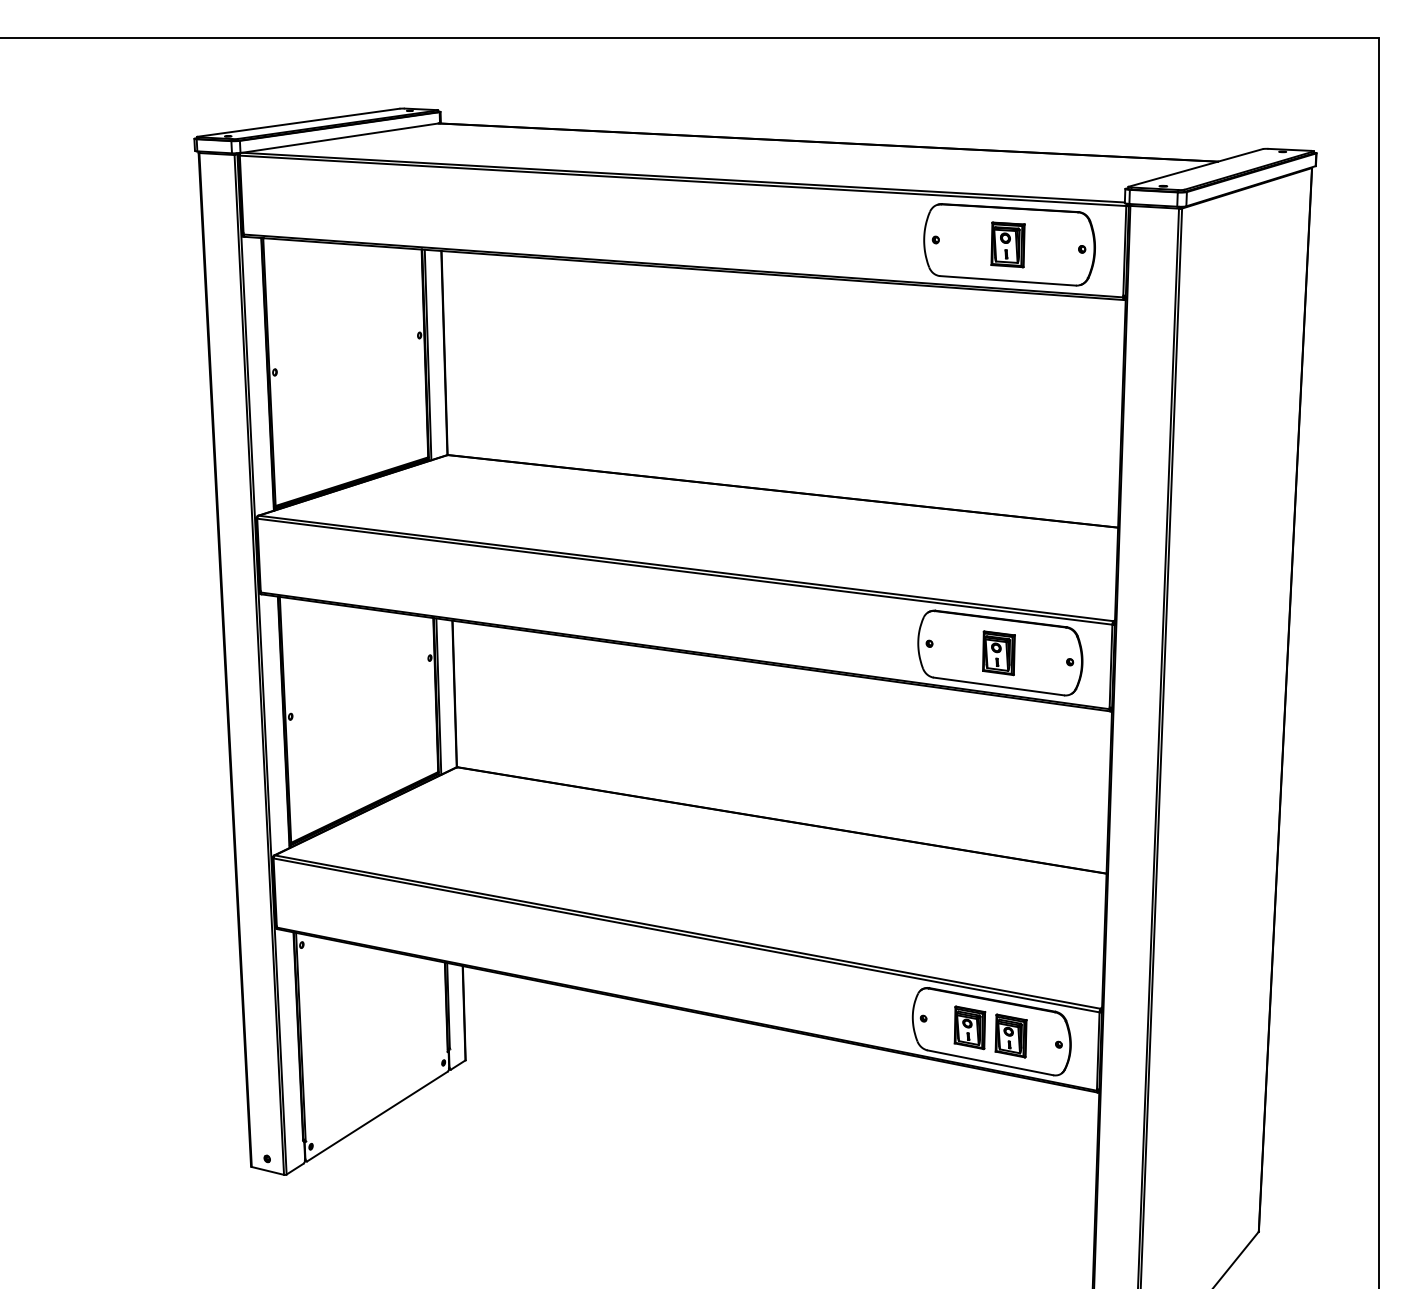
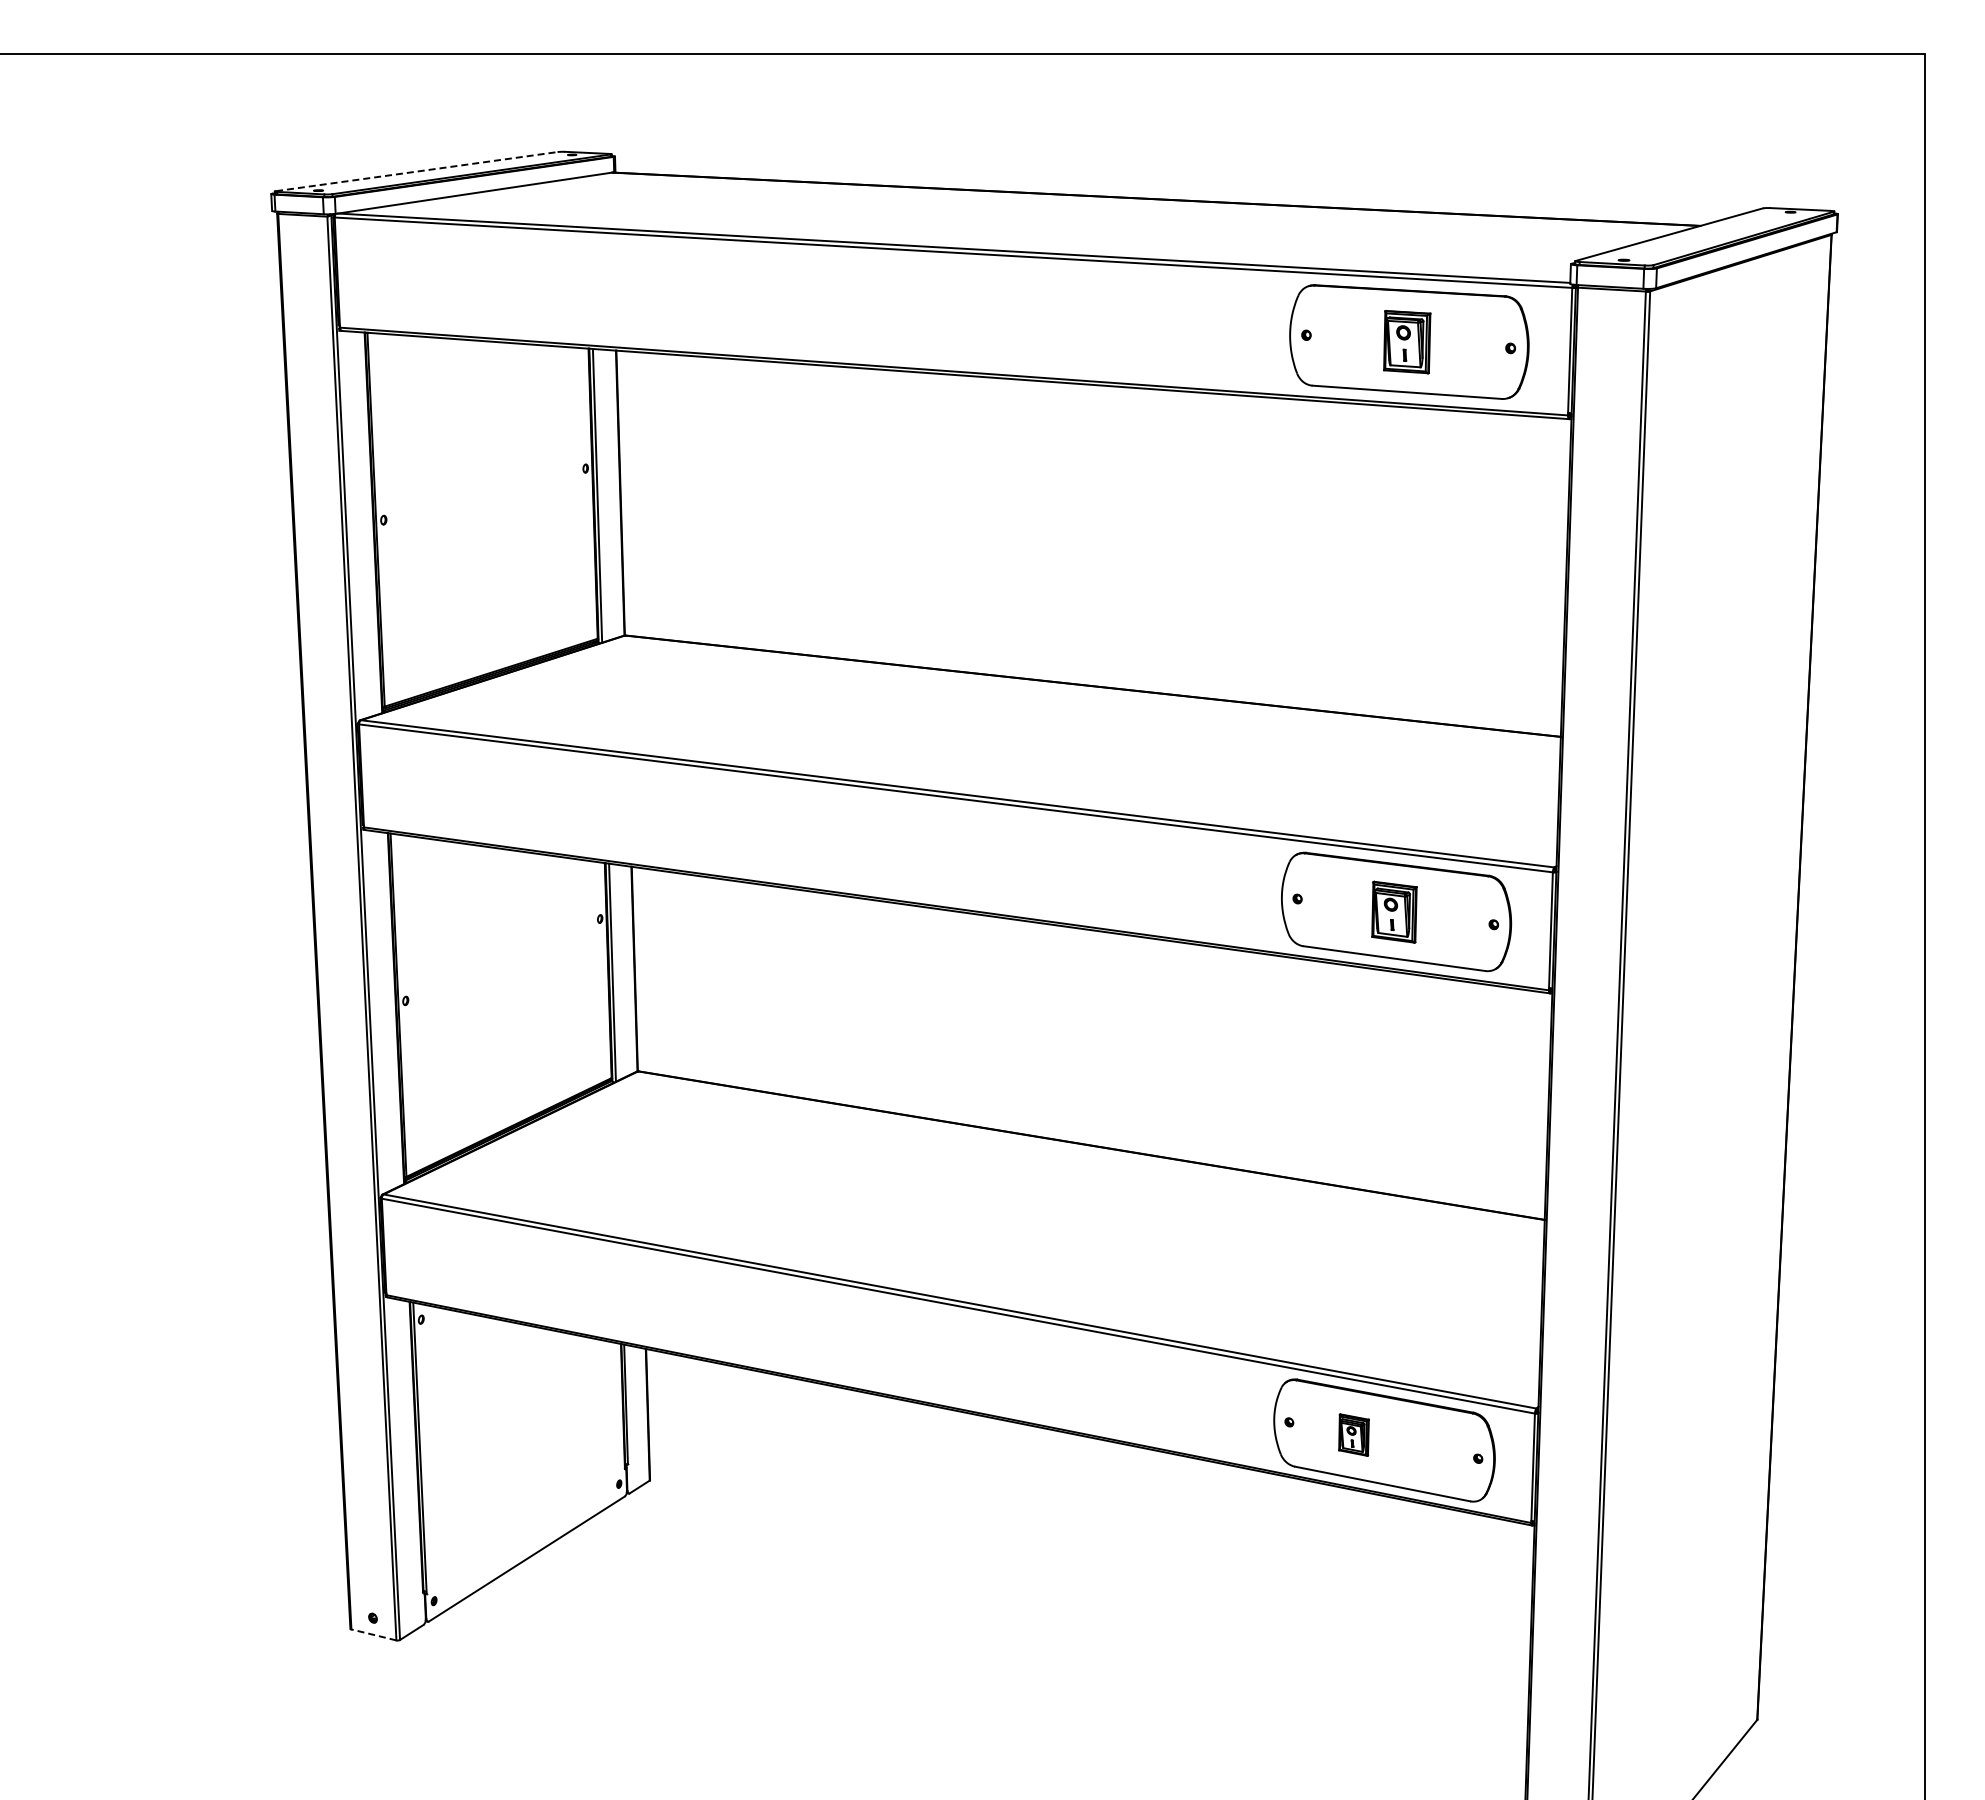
line: (299, 122) -> (417, 171), solid -> dashed
part: (969, 1027) -> (1353, 1434), size x0.7
part: (1011, 1035) -> (1411, 1446), removed
line: (267, 1170) -> (373, 1634), solid -> dashed

